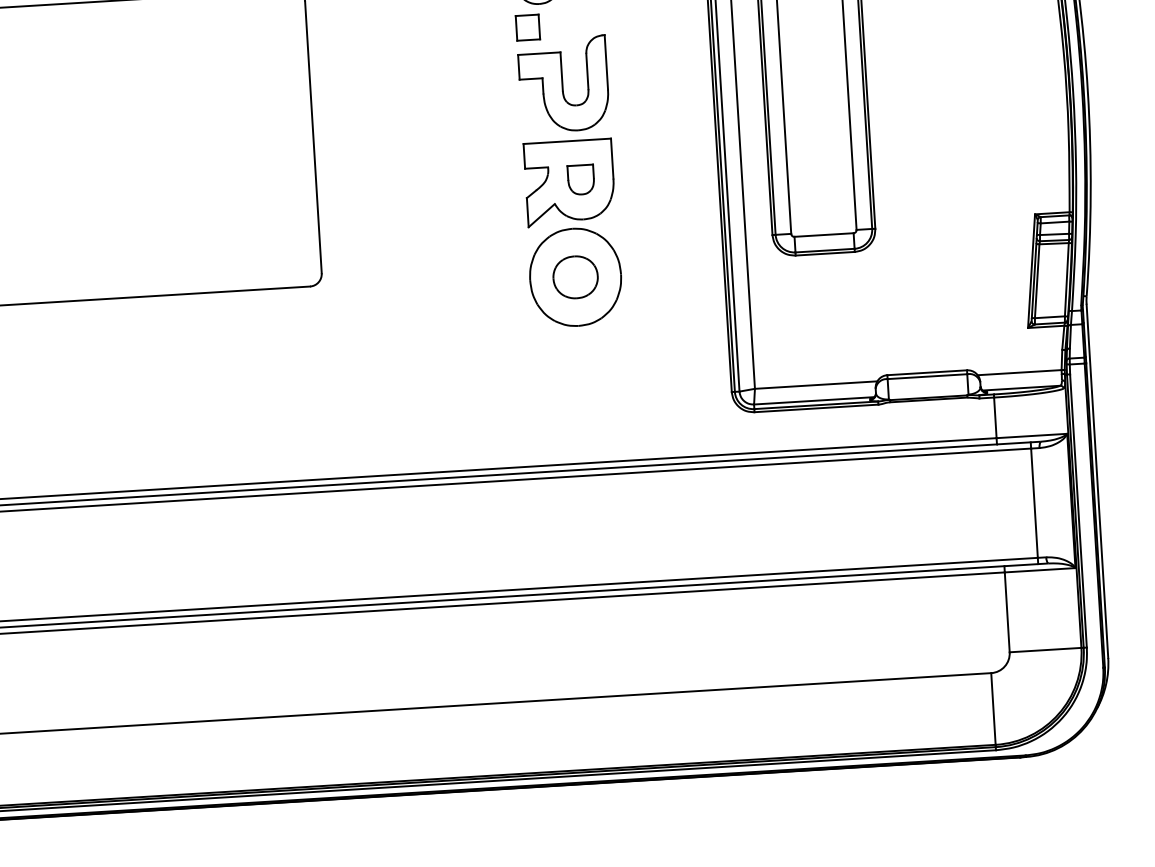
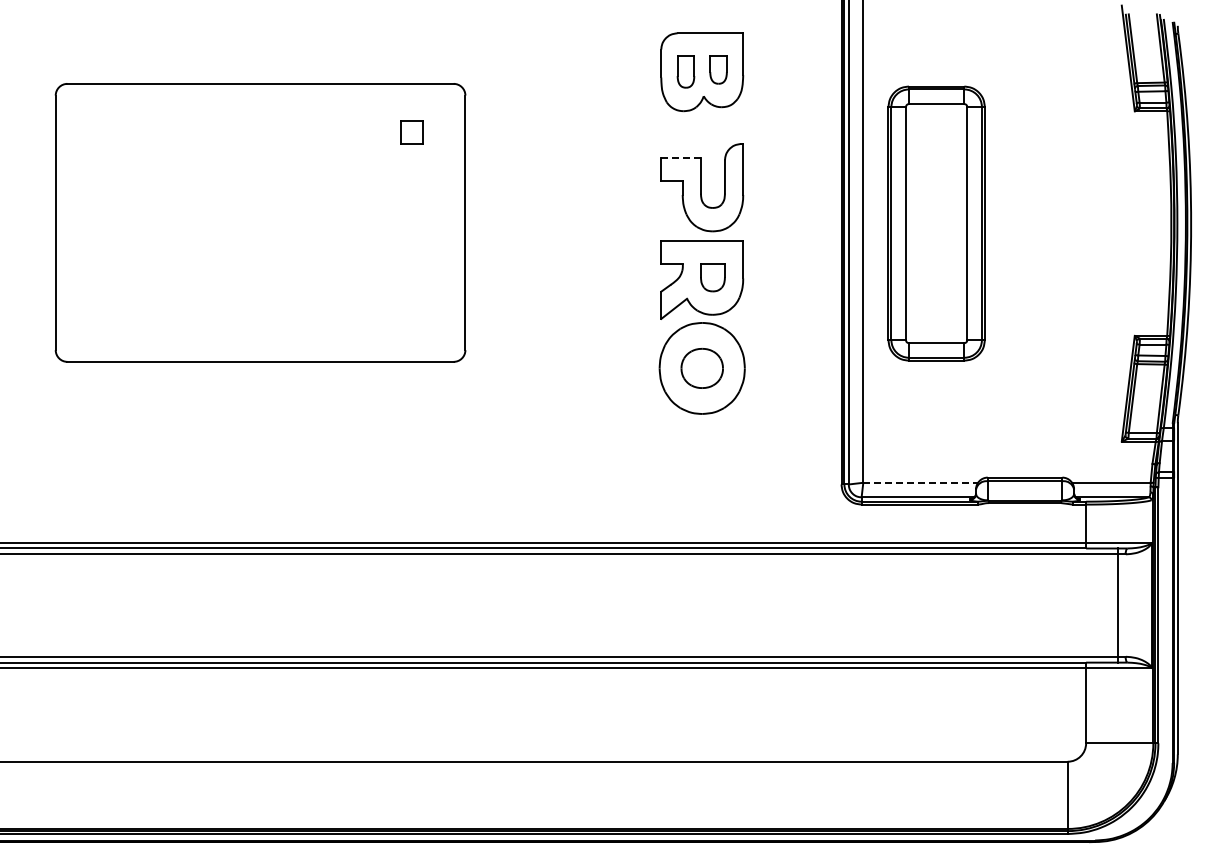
part: (527, 27) -> (411, 132), moved
line: (539, 53) -> (681, 157), solid -> dashed
line: (817, 384) -> (921, 482), solid -> dashed

